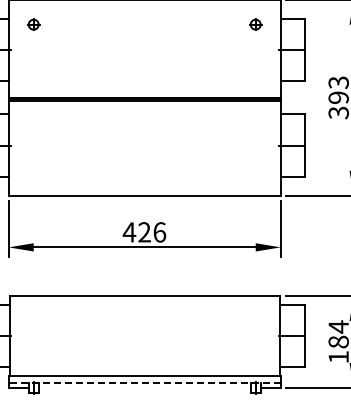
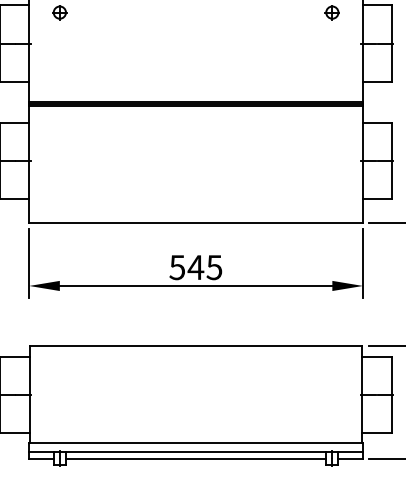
text: (144, 232) -> (195, 267), 426 -> 545
line: (144, 382) -> (195, 451), dashed -> solid
line: (144, 387) -> (195, 457), added

